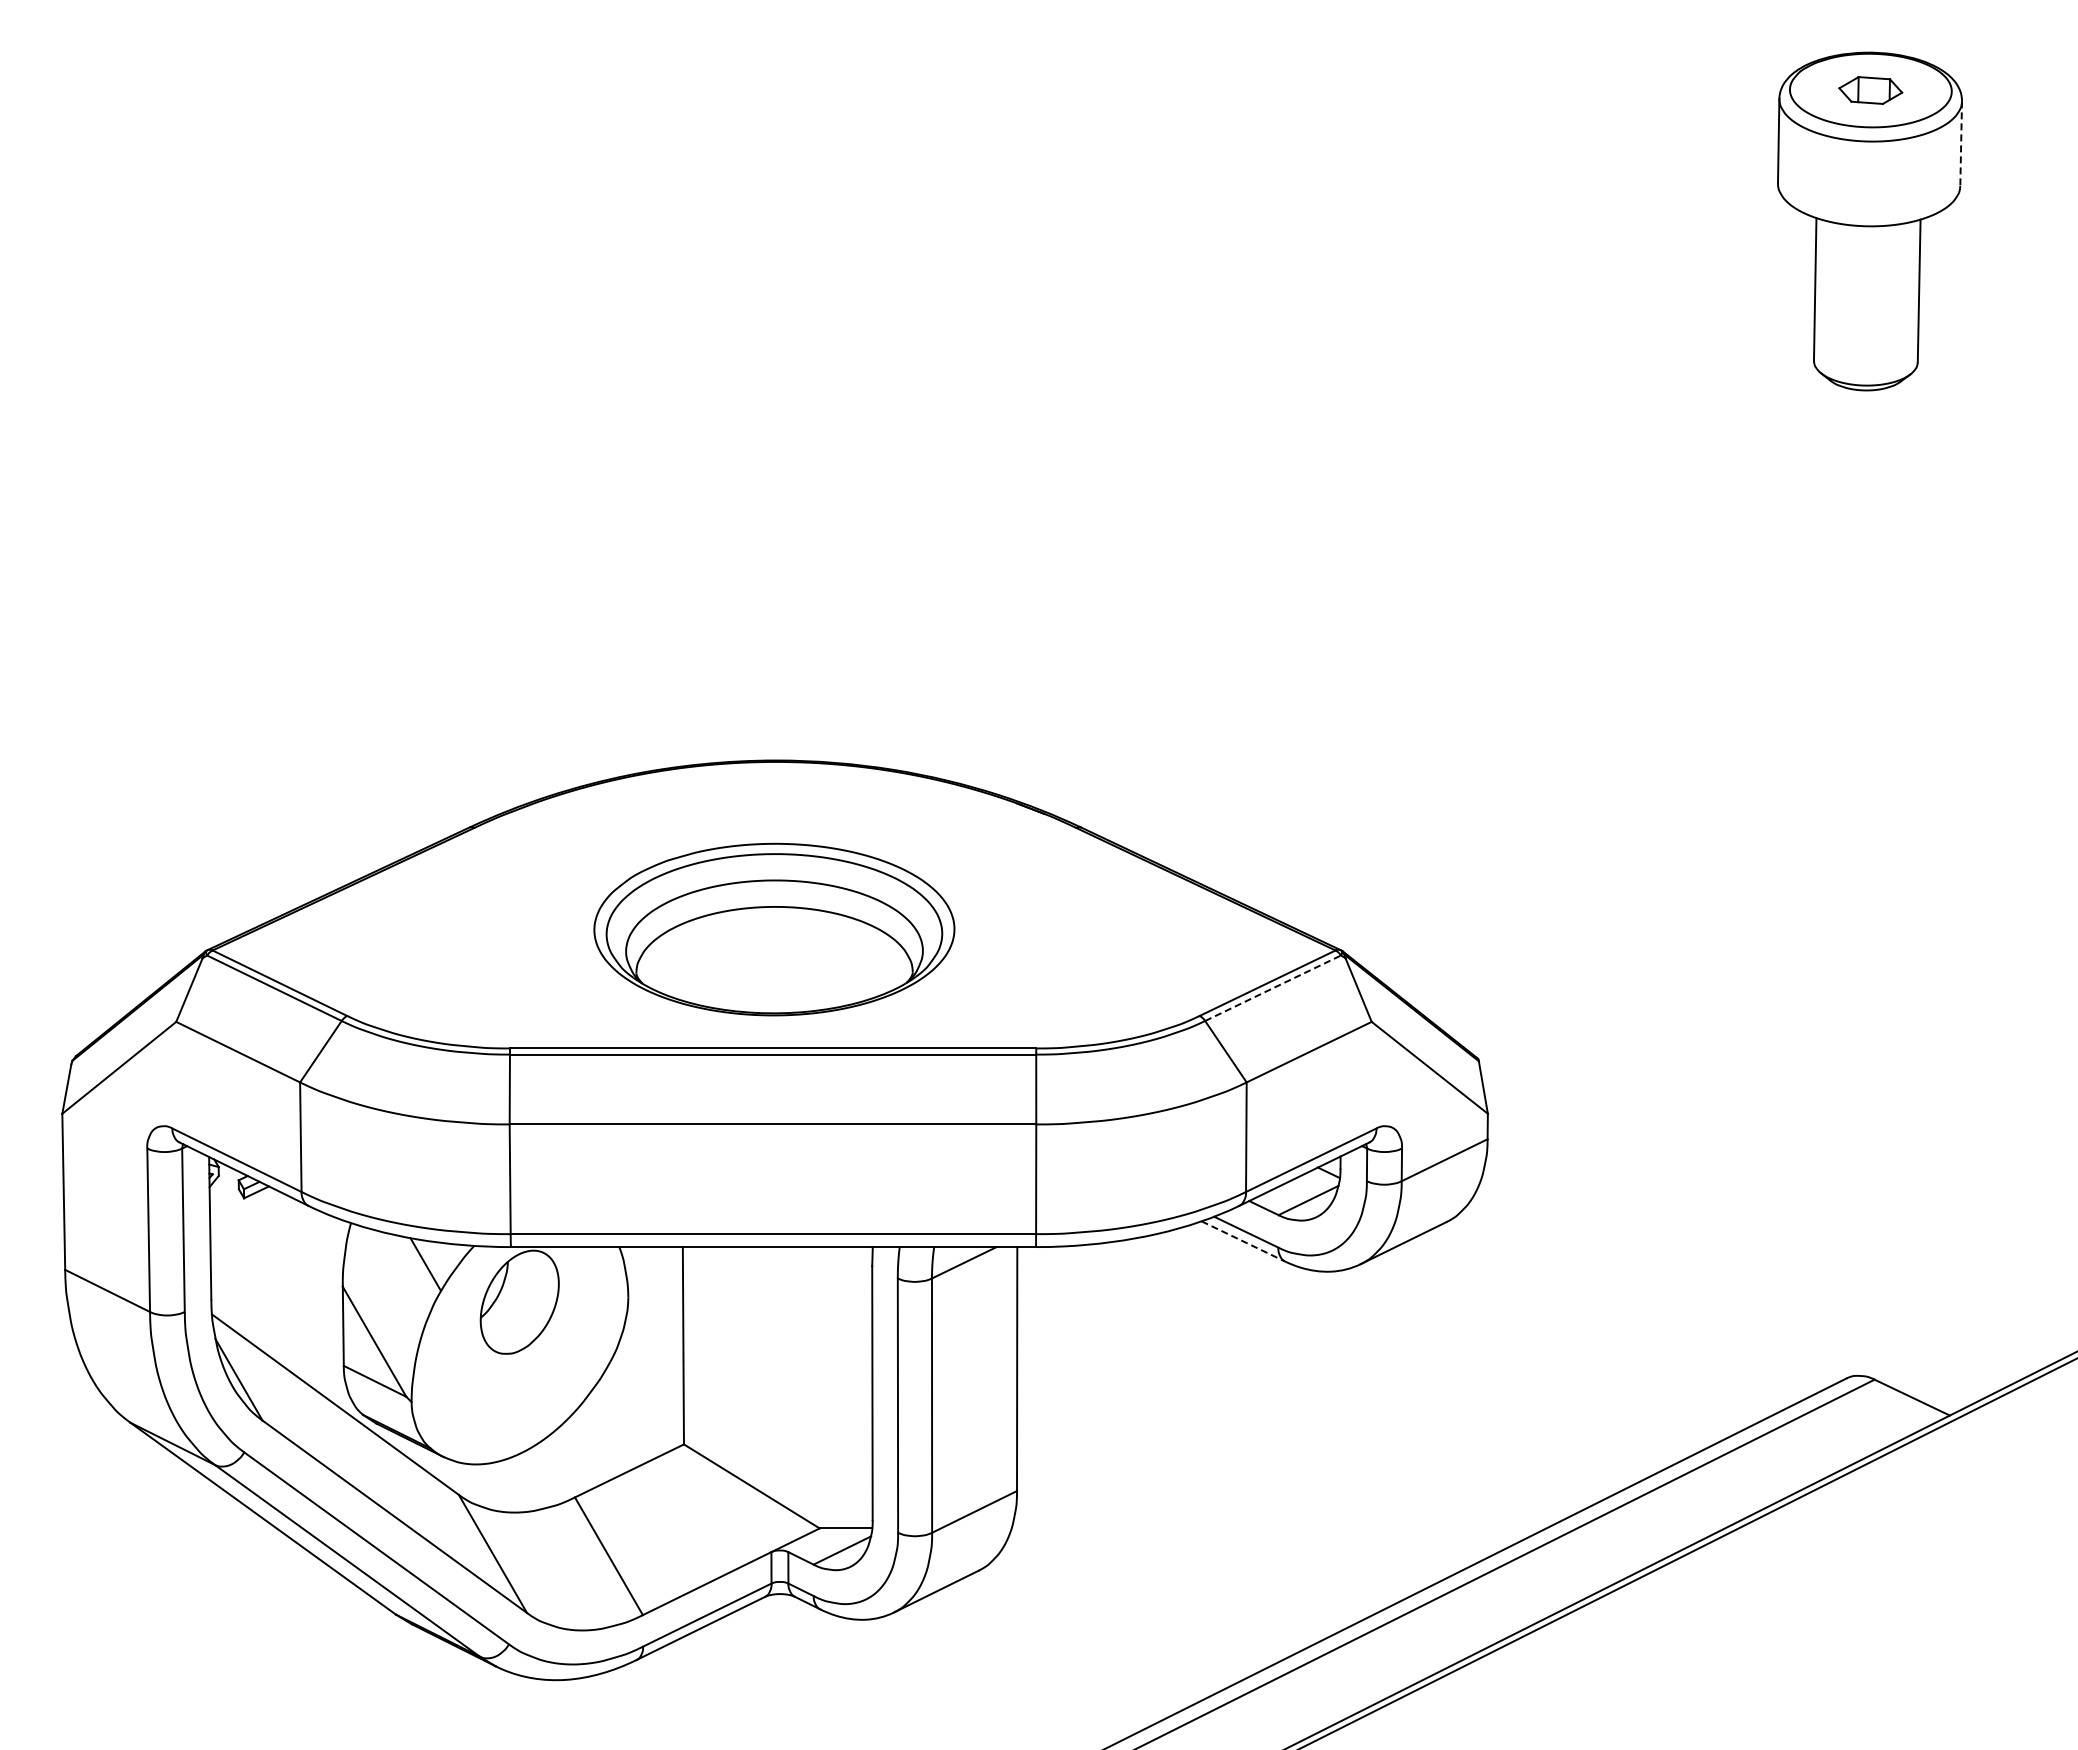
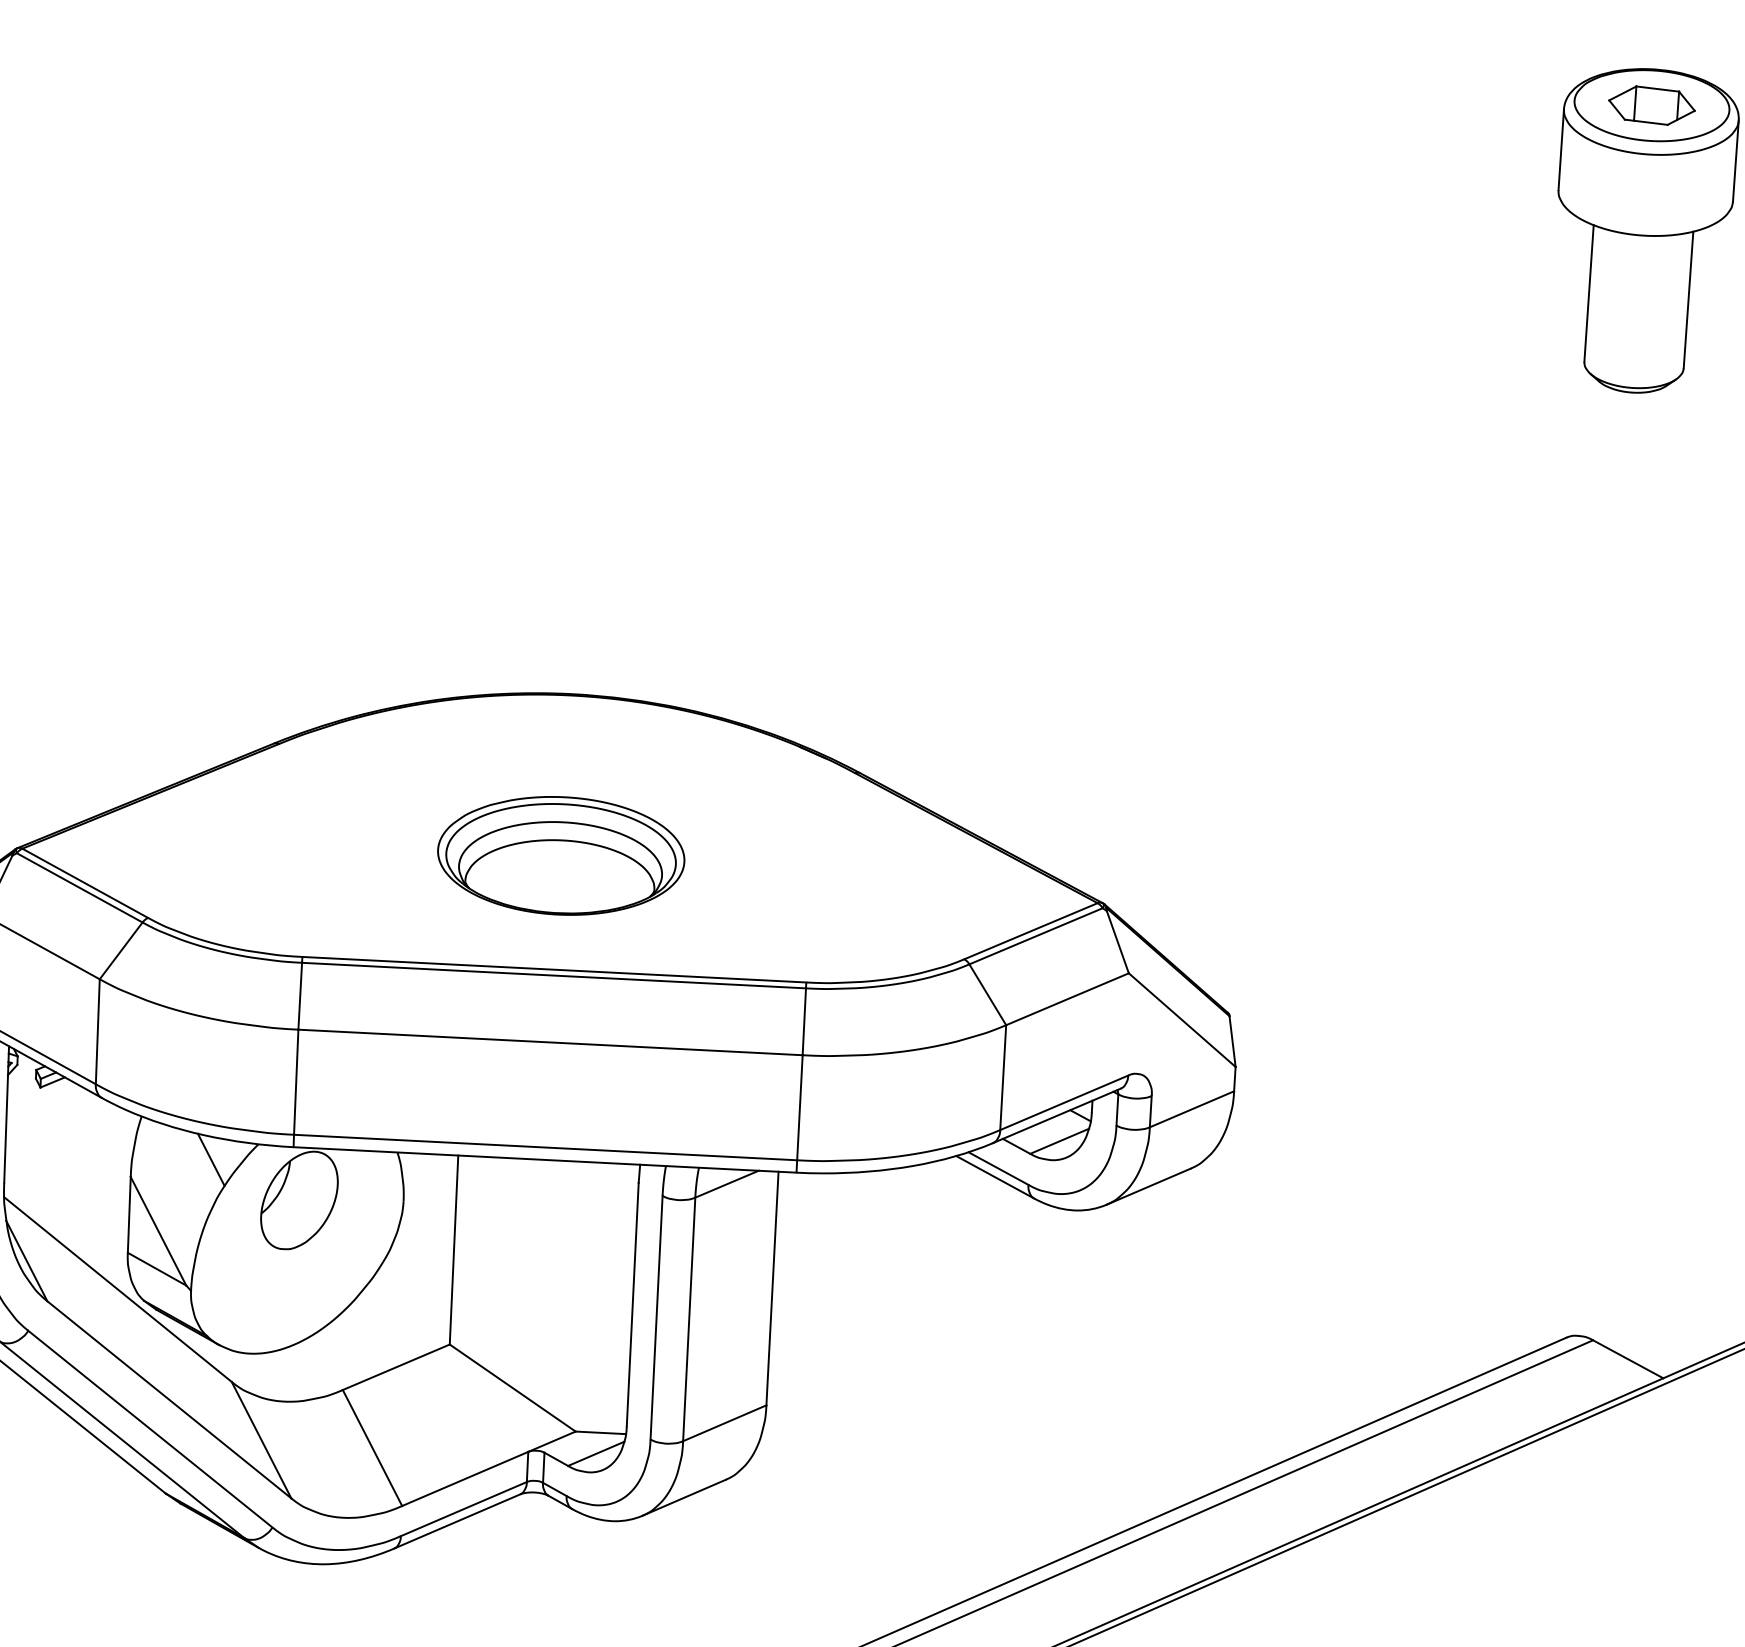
part: (1870, 90) -> (1651, 105), size x1.43
line: (1961, 144) -> (1736, 161), dashed -> solid
part: (773, 929) -> (560, 855), size x0.71
line: (1273, 988) -> (1036, 936), dashed -> solid
line: (1243, 1241) -> (995, 1177), dashed -> solid

